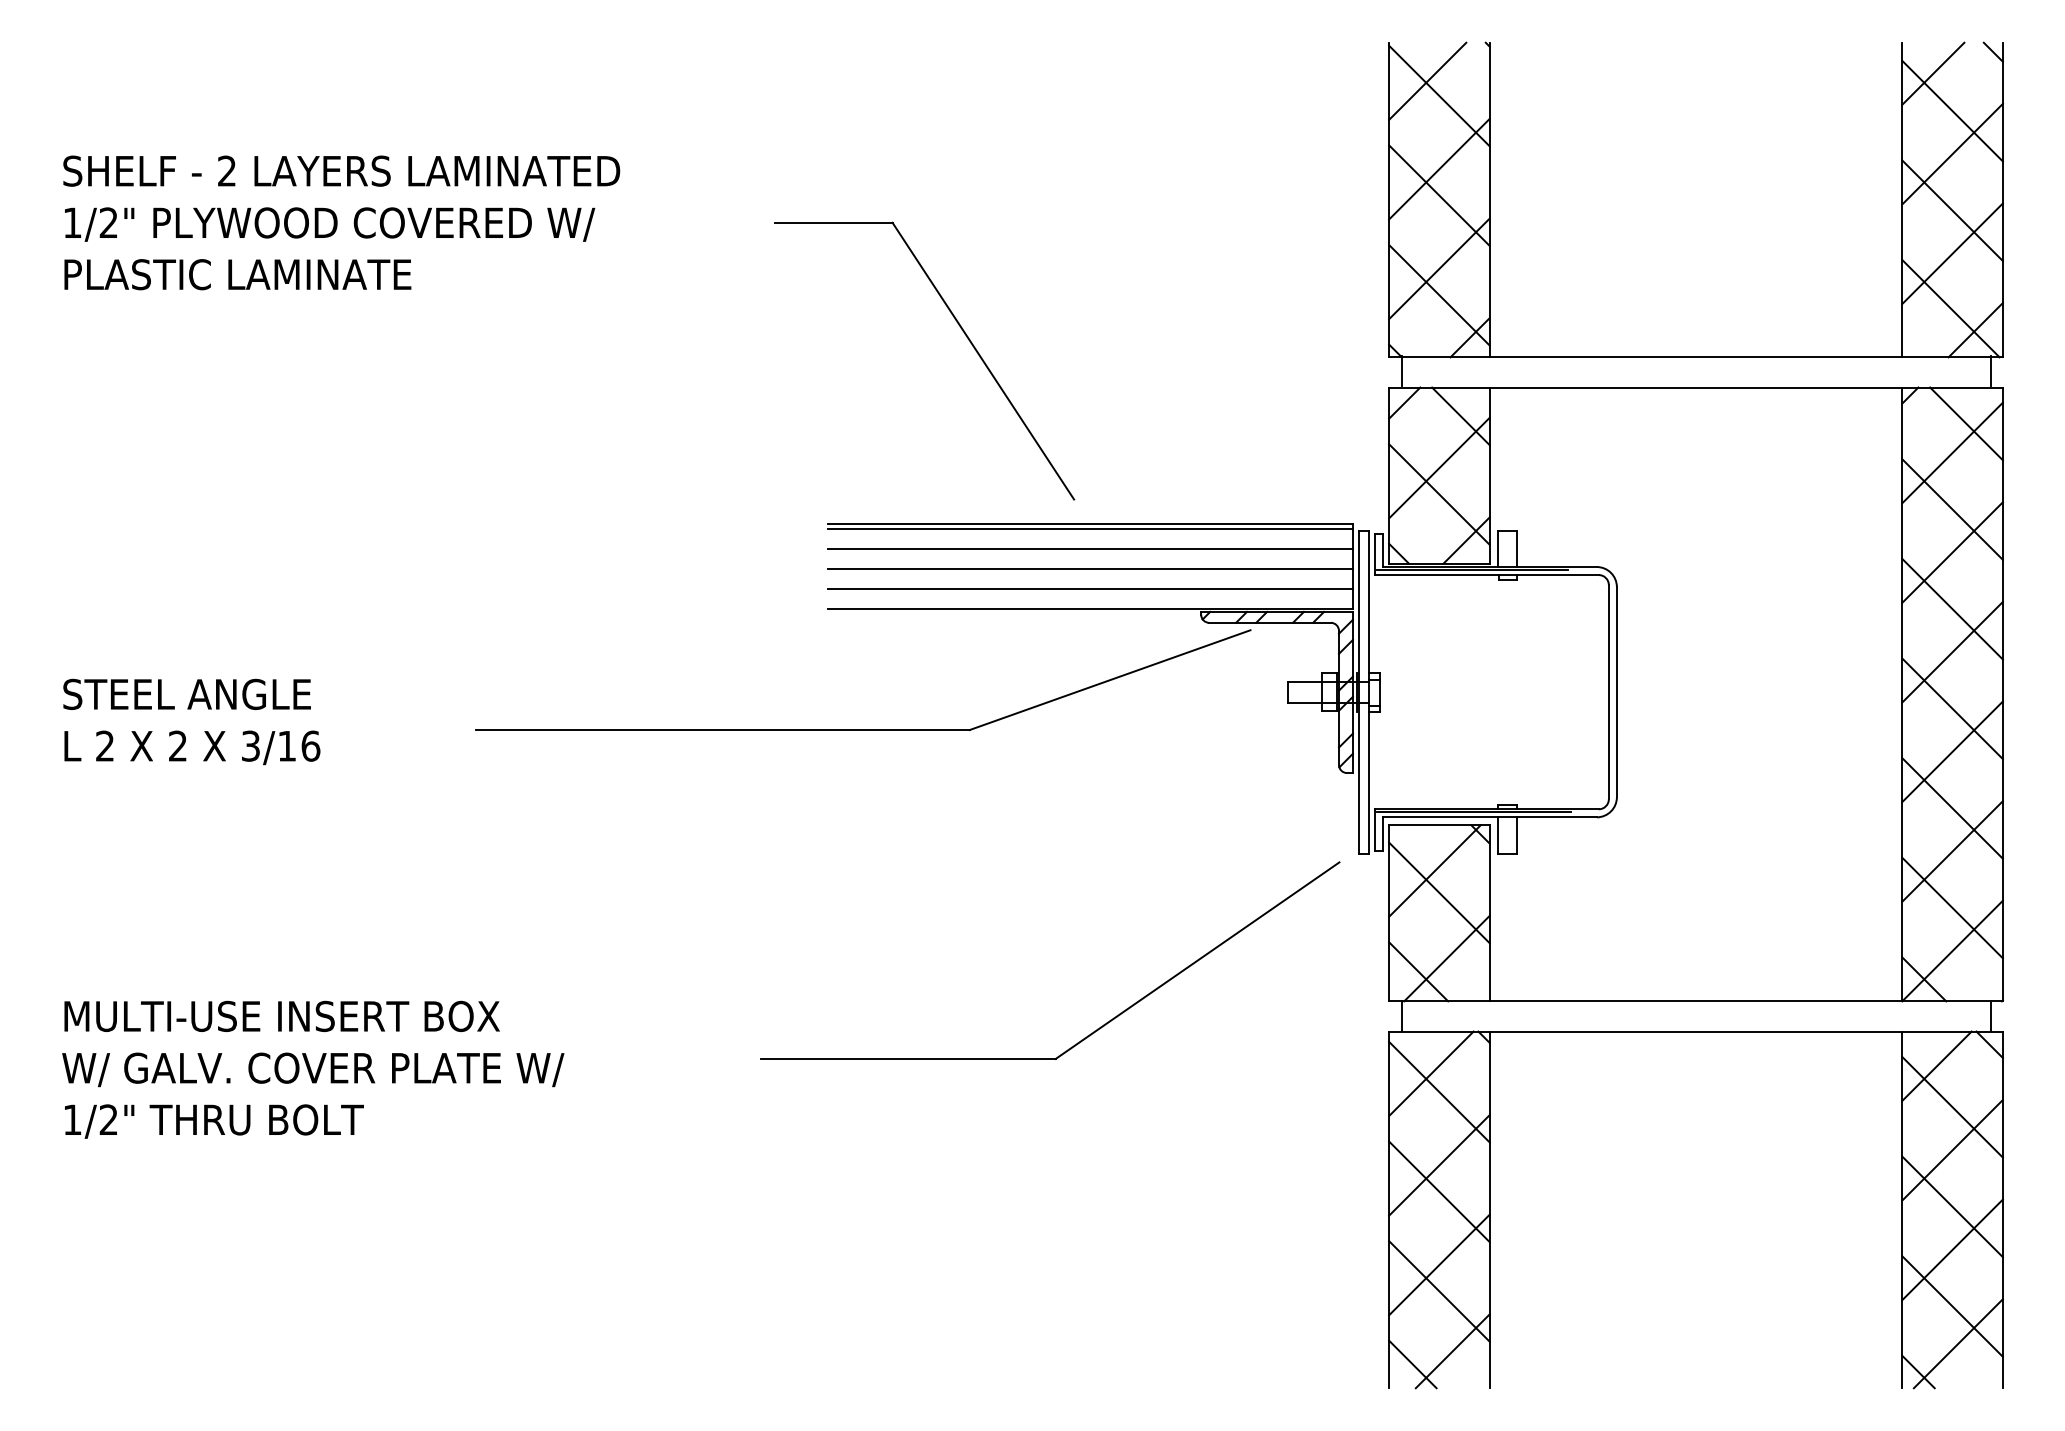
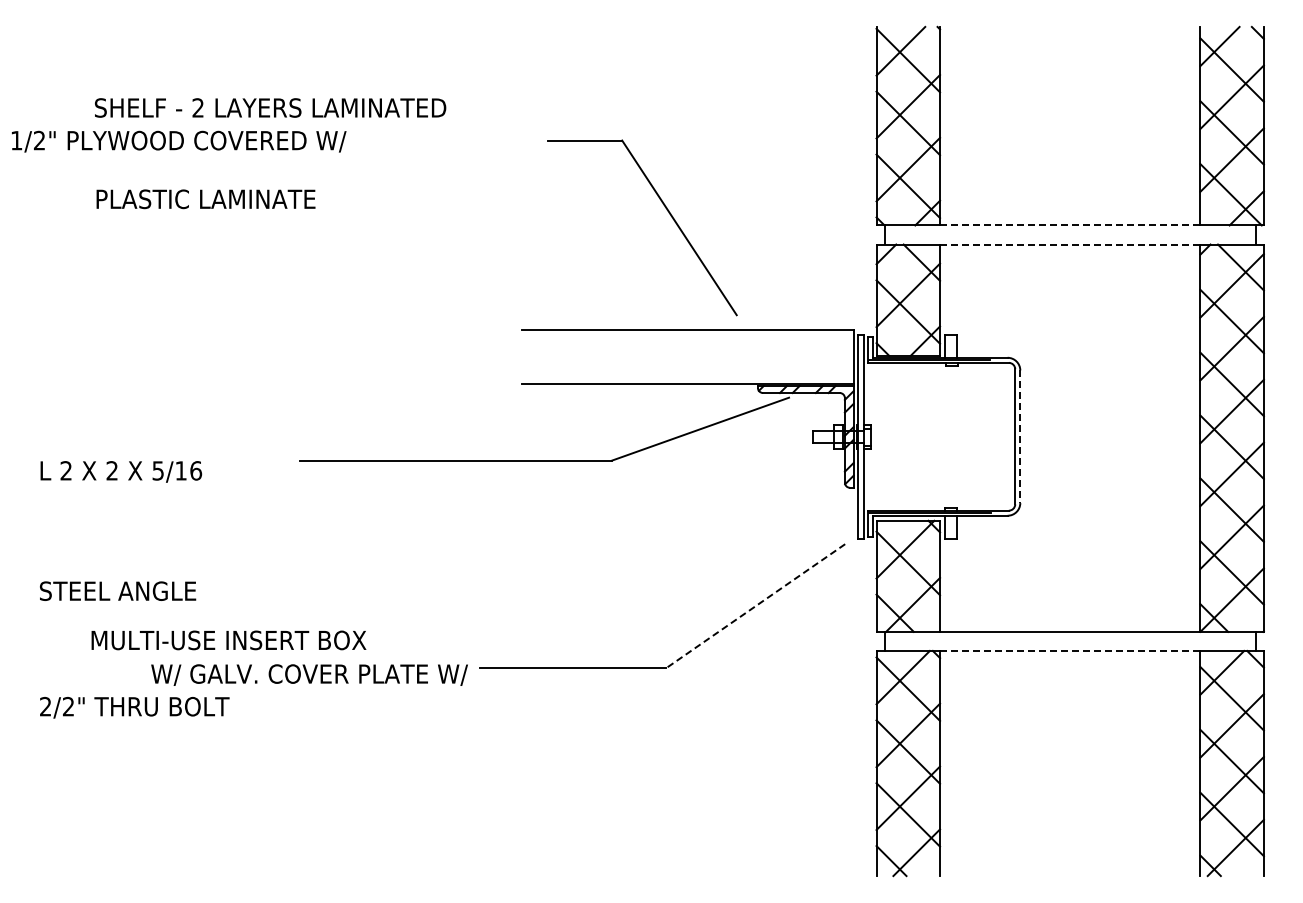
text: (341, 170) -> (270, 107), moved
text: (330, 224) -> (179, 141), moved
text: (237, 274) -> (205, 199), moved
part: (962, 333) -> (666, 210), moved
line: (1696, 357) -> (1070, 225), solid -> dashed
line: (1696, 387) -> (1070, 244), solid -> dashed
line: (1089, 528) -> (687, 333), removed
line: (1089, 549) -> (687, 346), removed
line: (1089, 568) -> (687, 358), removed
line: (1089, 588) -> (687, 371), removed
text: (187, 693) -> (118, 590), moved
line: (1617, 693) -> (1020, 437), solid -> dashed
text: (251, 745) -> (158, 470), 3/16 -> 5/16
line: (1197, 961) -> (755, 606), solid -> dashed
text: (281, 1016) -> (228, 640), moved
line: (1696, 1030) -> (1070, 650), solid -> dashed
text: (313, 1068) -> (309, 674), moved
text: (72, 1119) -> (45, 706), 1/2" -> 2/2"

